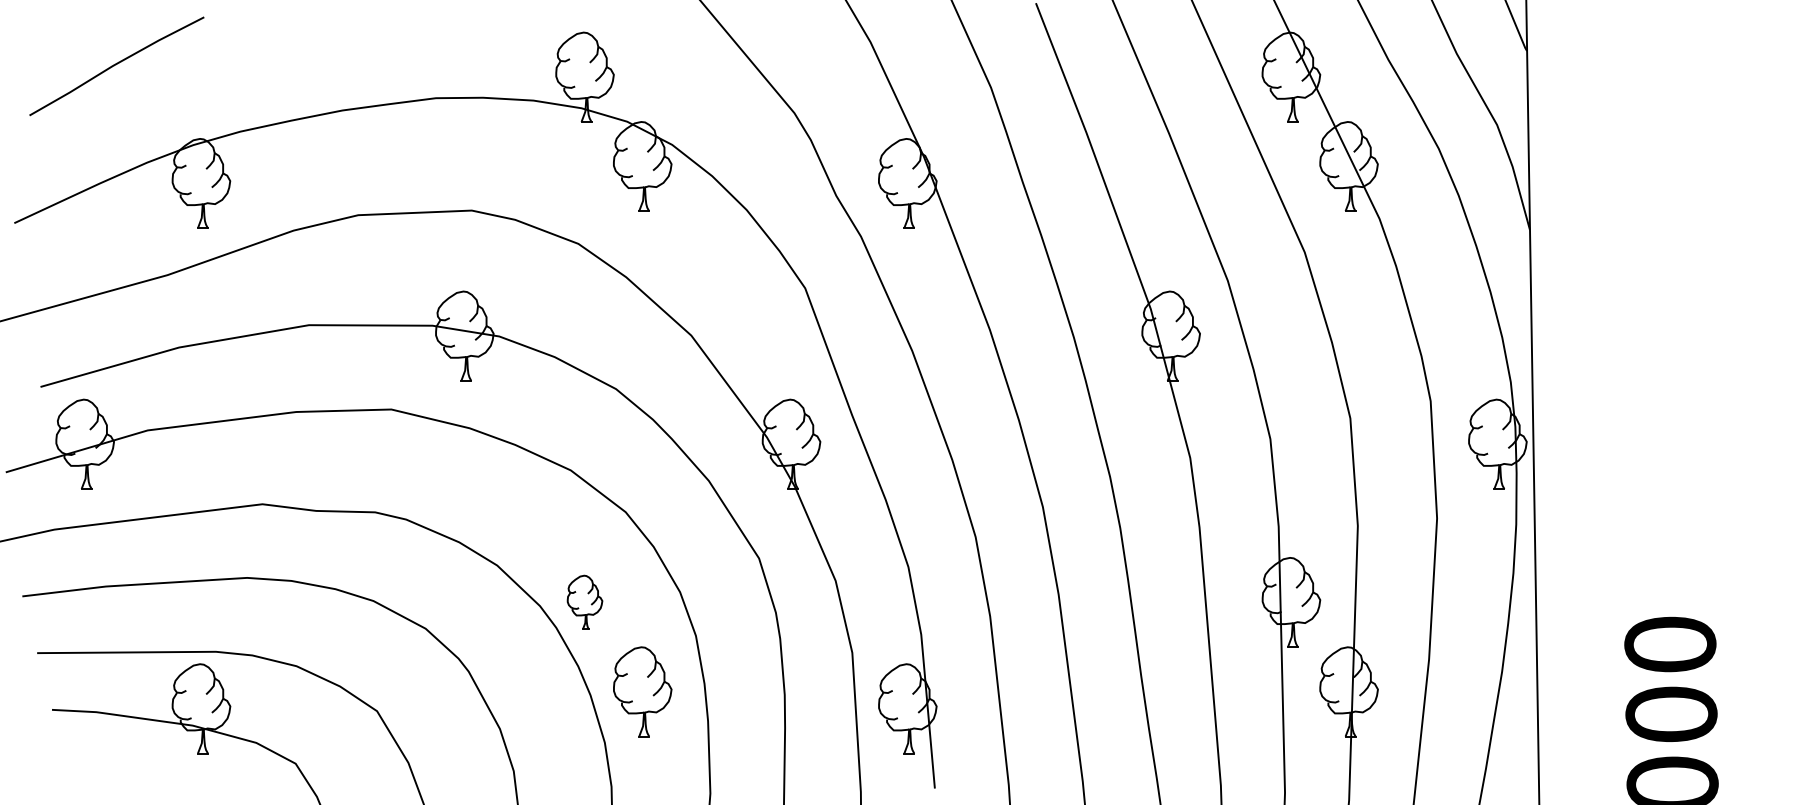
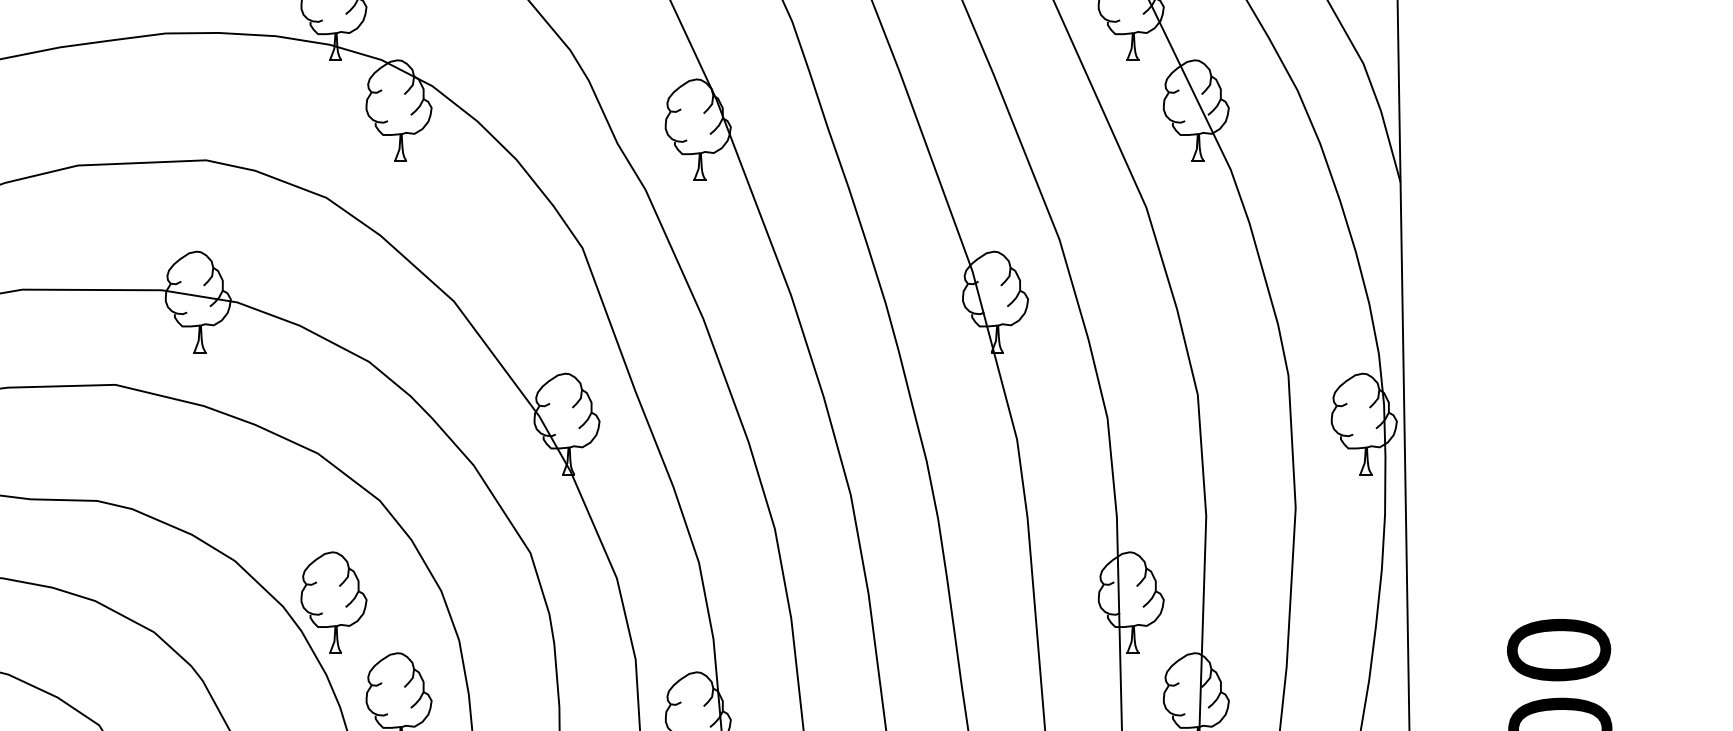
part: (584, 602) -> (333, 602), size x1.67

